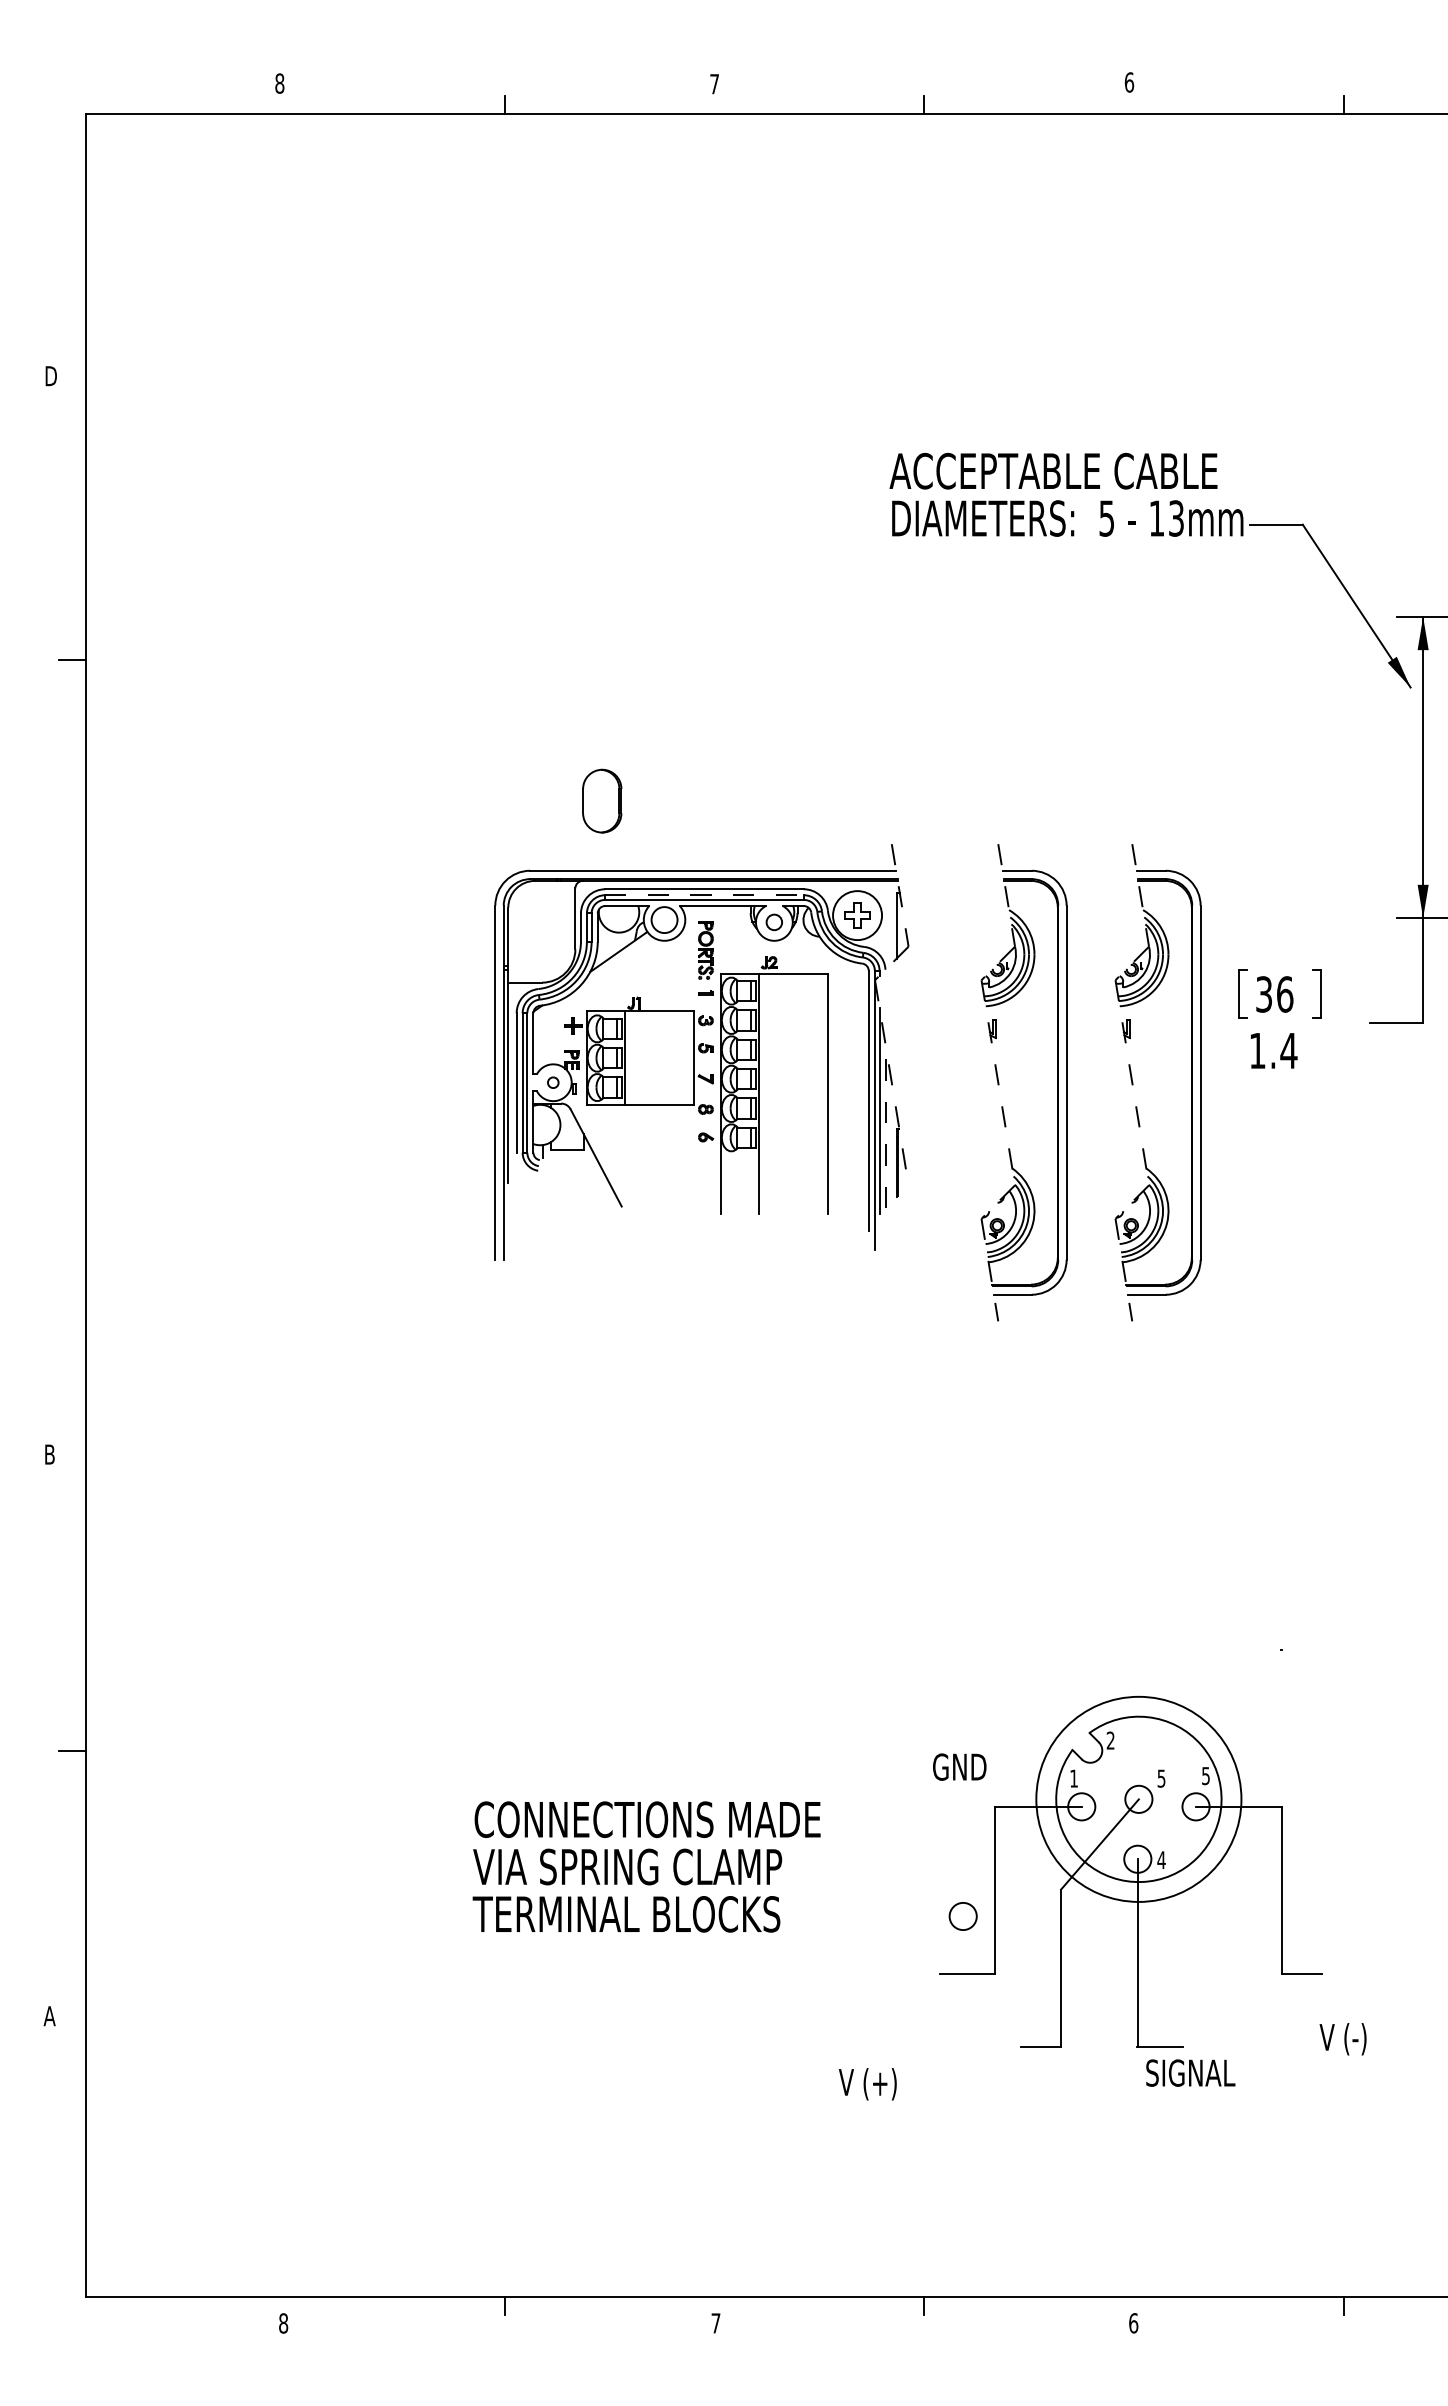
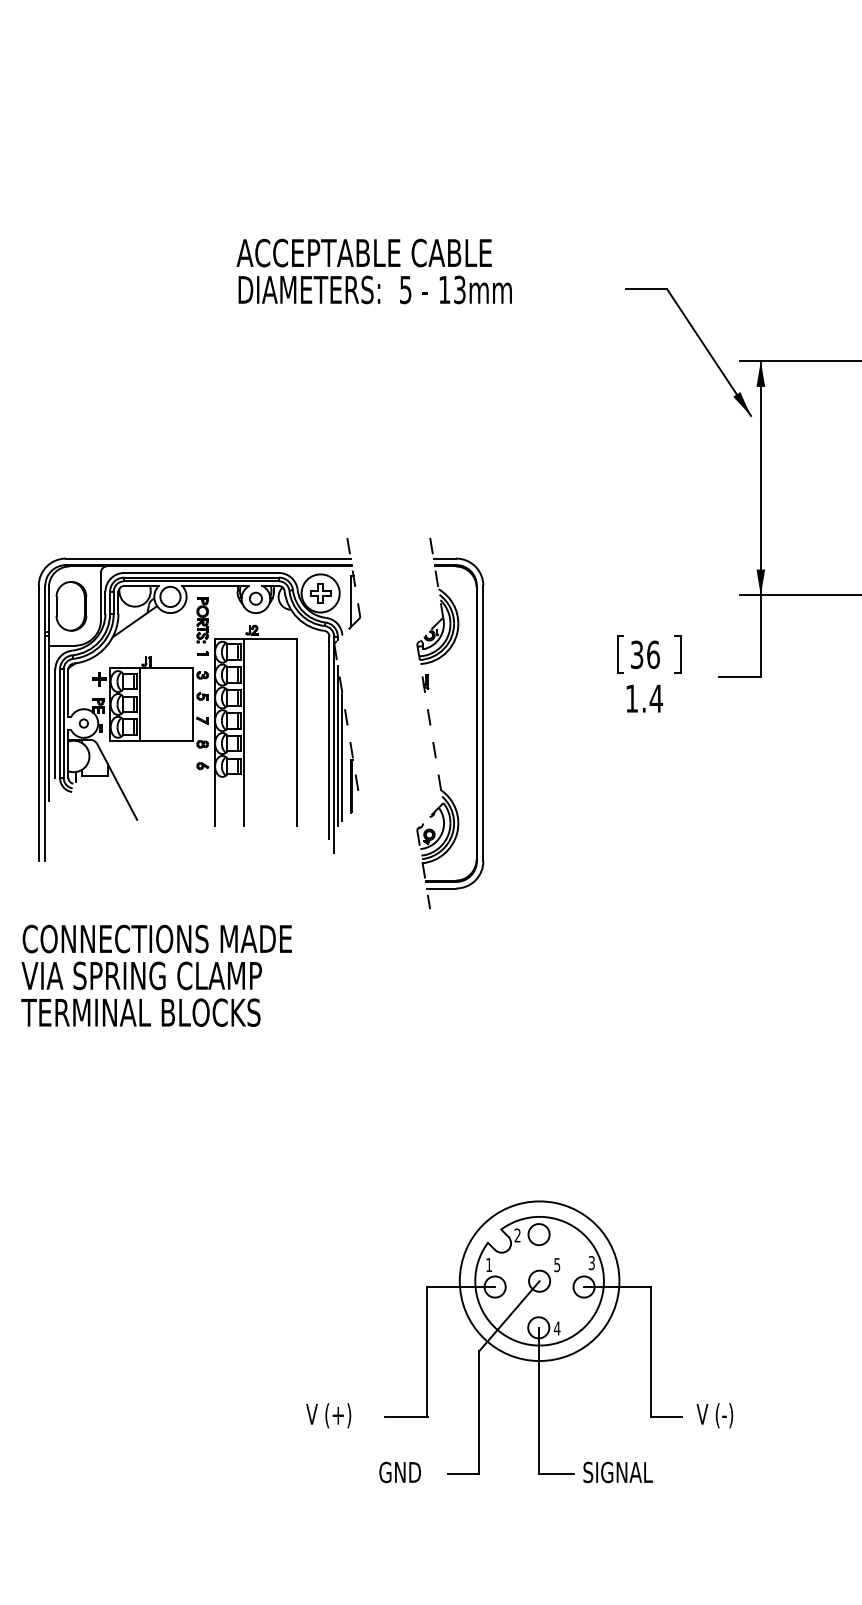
text: (1066, 494) -> (374, 271), moved
part: (602, 800) -> (71, 605), moved
line: (705, 895) -> (202, 577), dashed -> solid
part: (1133, 1082) -> (535, 723), removed
line: (885, 1126) -> (342, 757), dashed -> solid
text: (959, 1766) -> (400, 1471), moved
text: (1205, 1775) -> (591, 1262), 5 -> 3
text: (646, 1866) -> (156, 975), moved
circle: (962, 1916) -> (538, 1234), moved
text: (1342, 2039) -> (714, 1415), moved
text: (1190, 2072) -> (617, 1471), moved
text: (867, 2084) -> (328, 1415), moved

